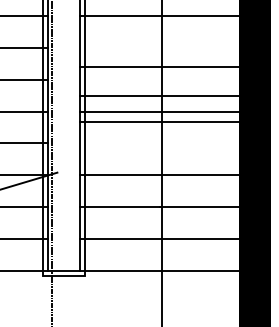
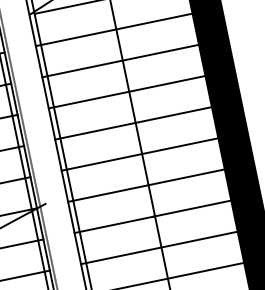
line: (158, 67) -> (119, 61), moved
line: (158, 95) -> (125, 92), moved
line: (158, 122) -> (138, 154), moved

